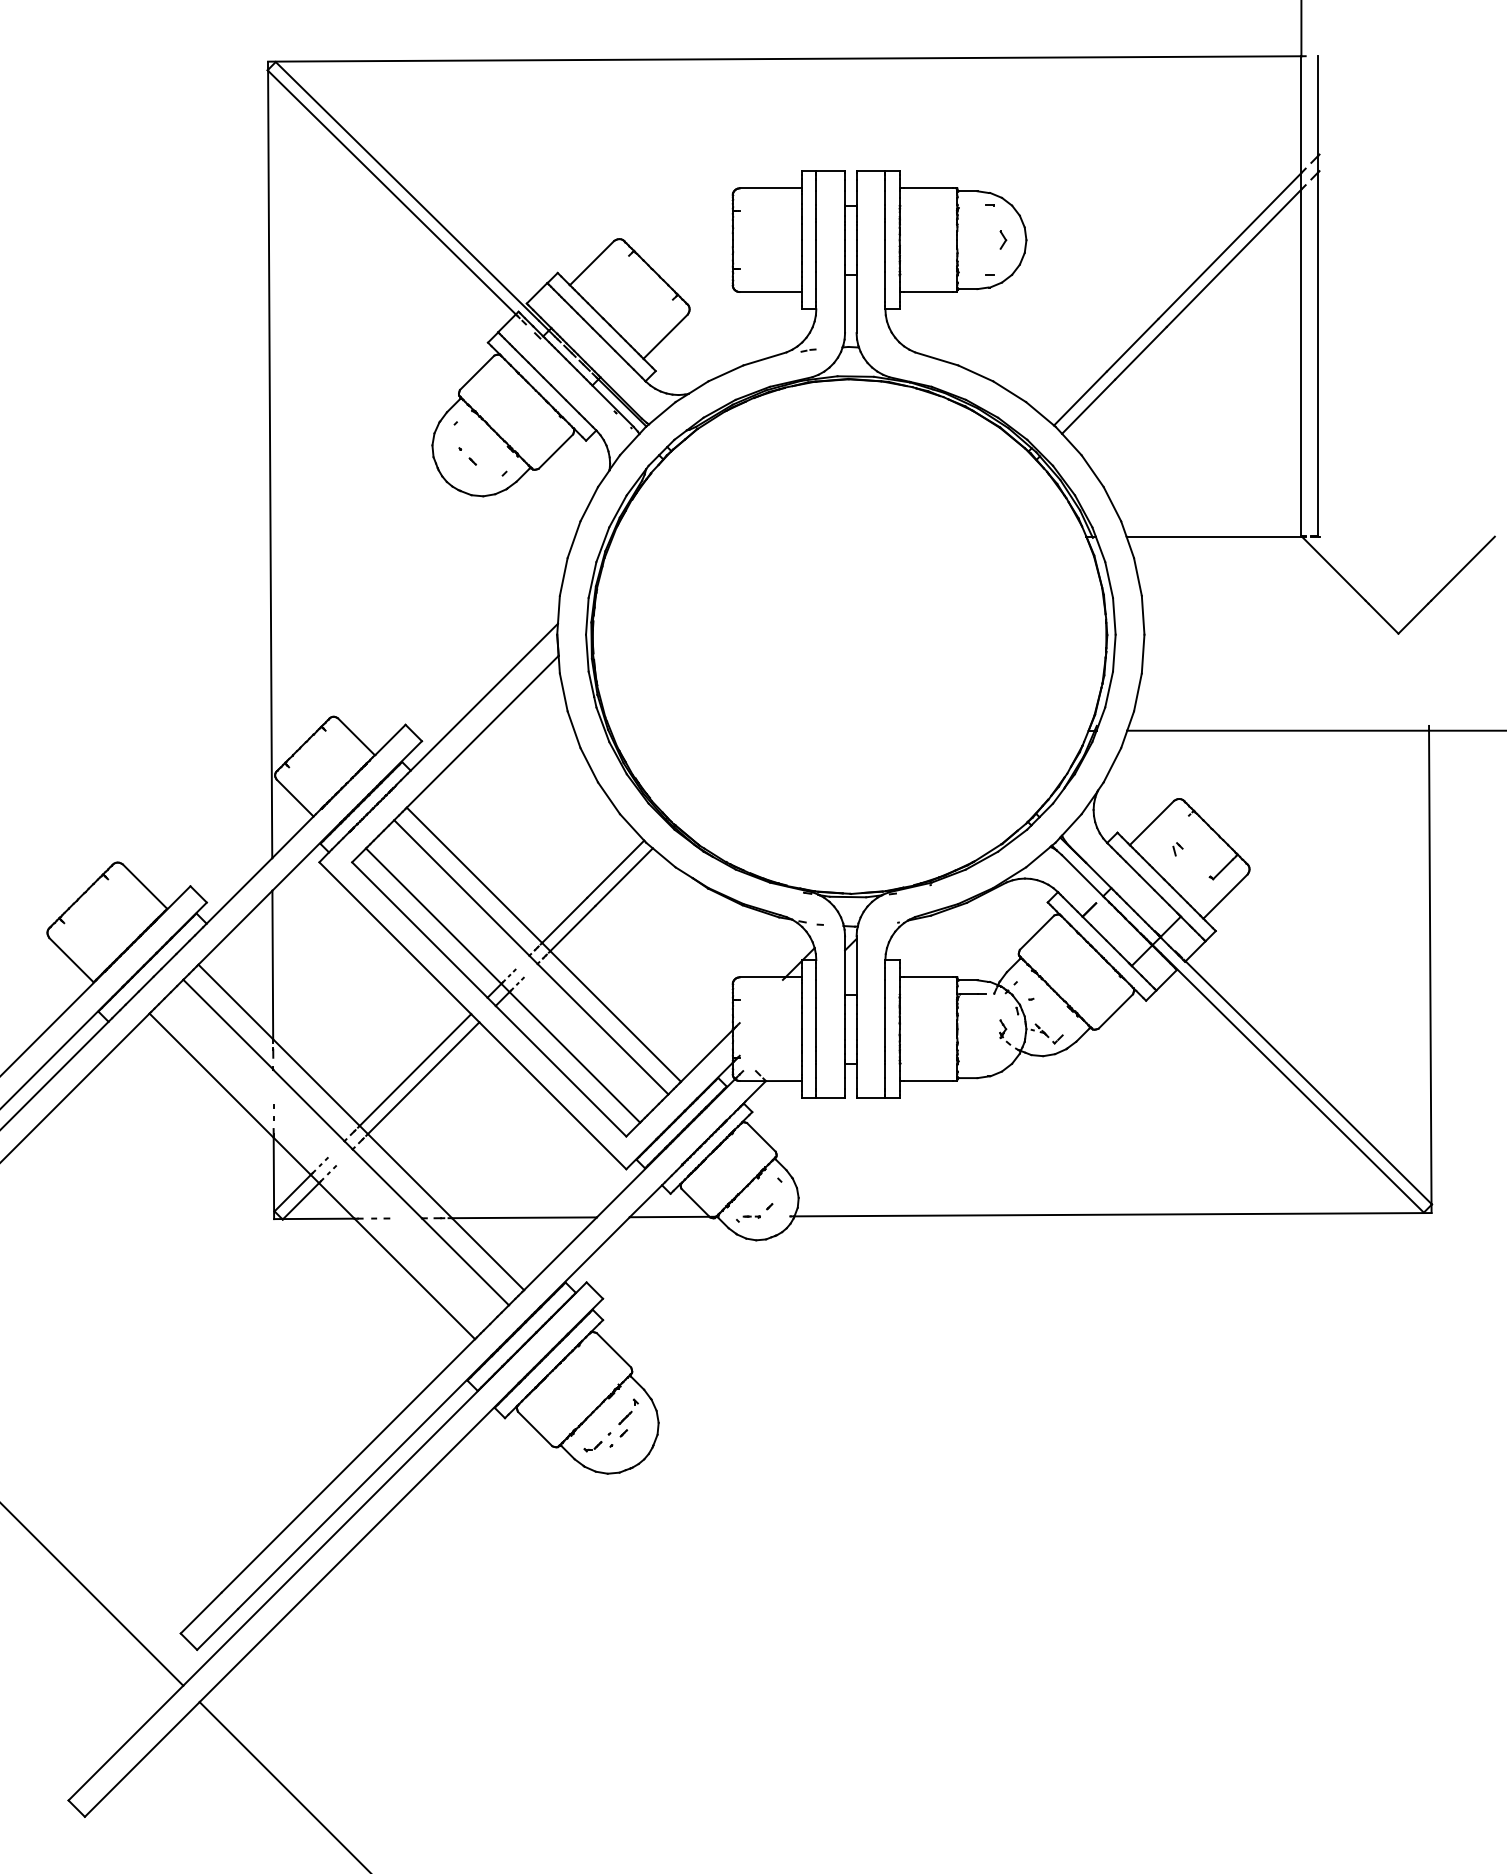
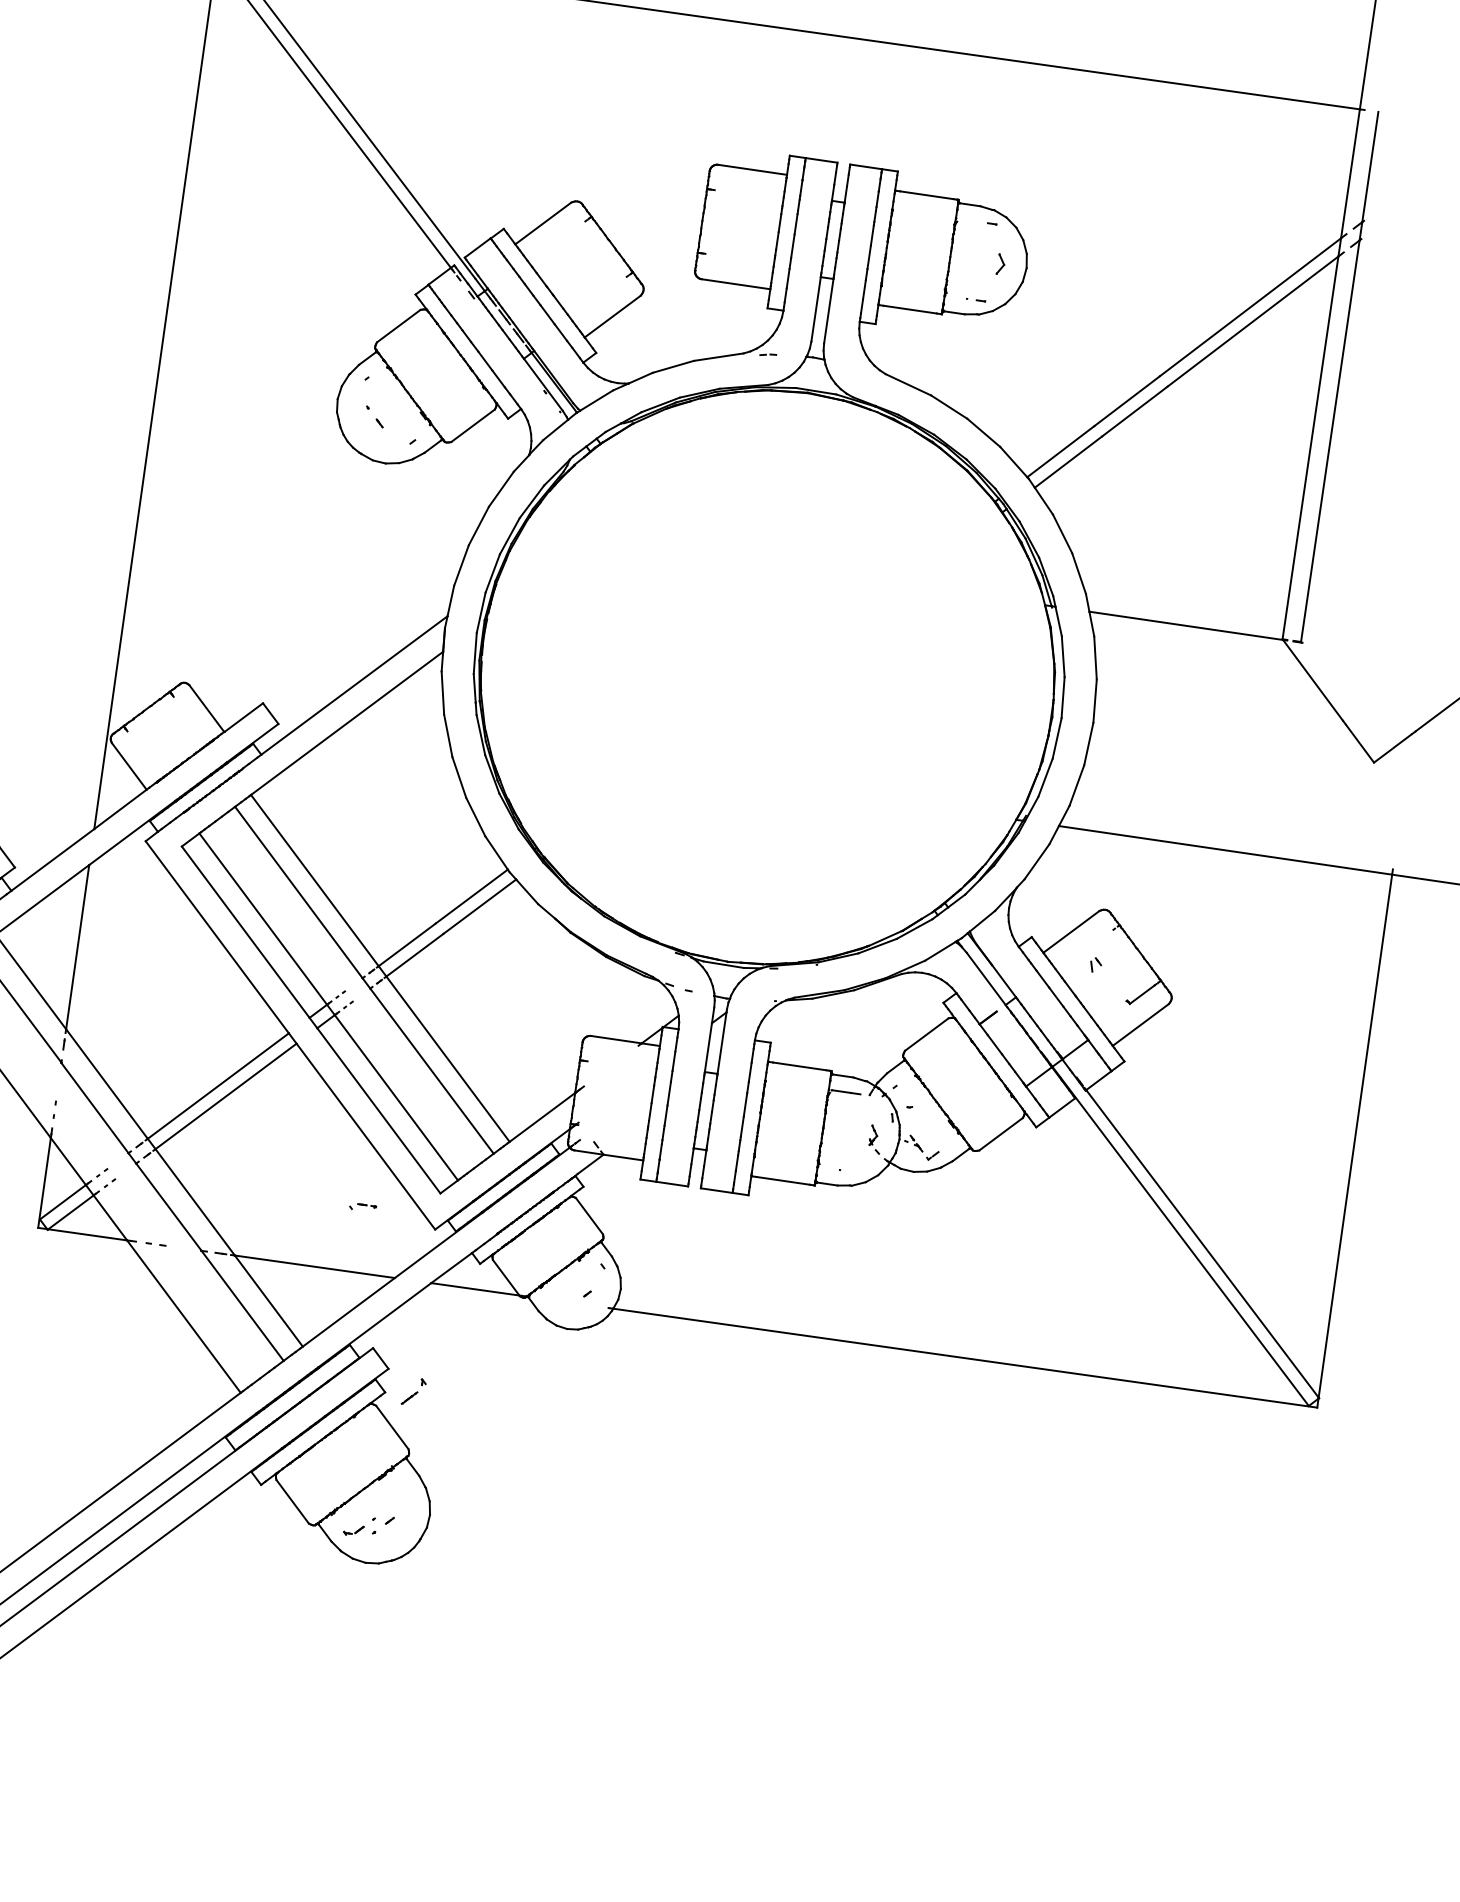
part: (748, 1218) -> (363, 1206), moved
part: (628, 1411) -> (414, 1391), moved

